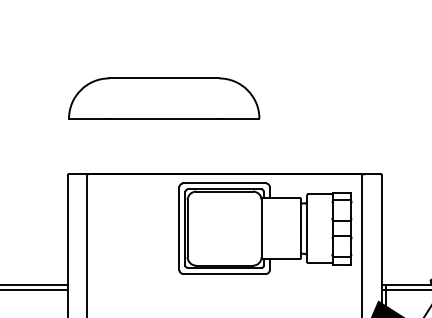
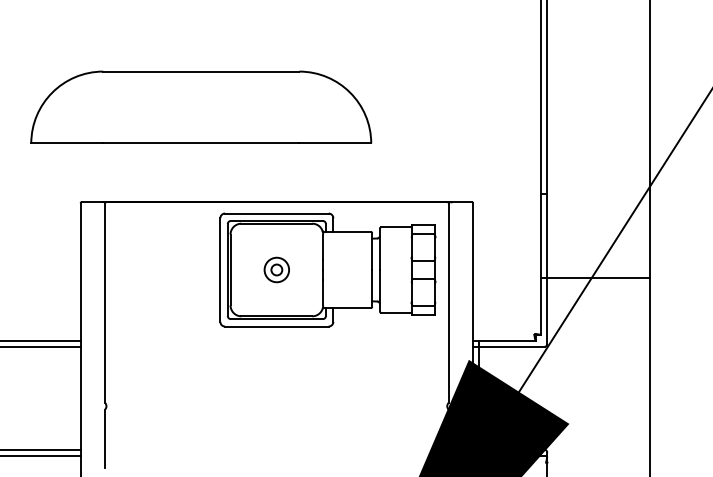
part: (164, 97) -> (201, 106), size x1.43
part: (224, 228) -> (276, 269), added

